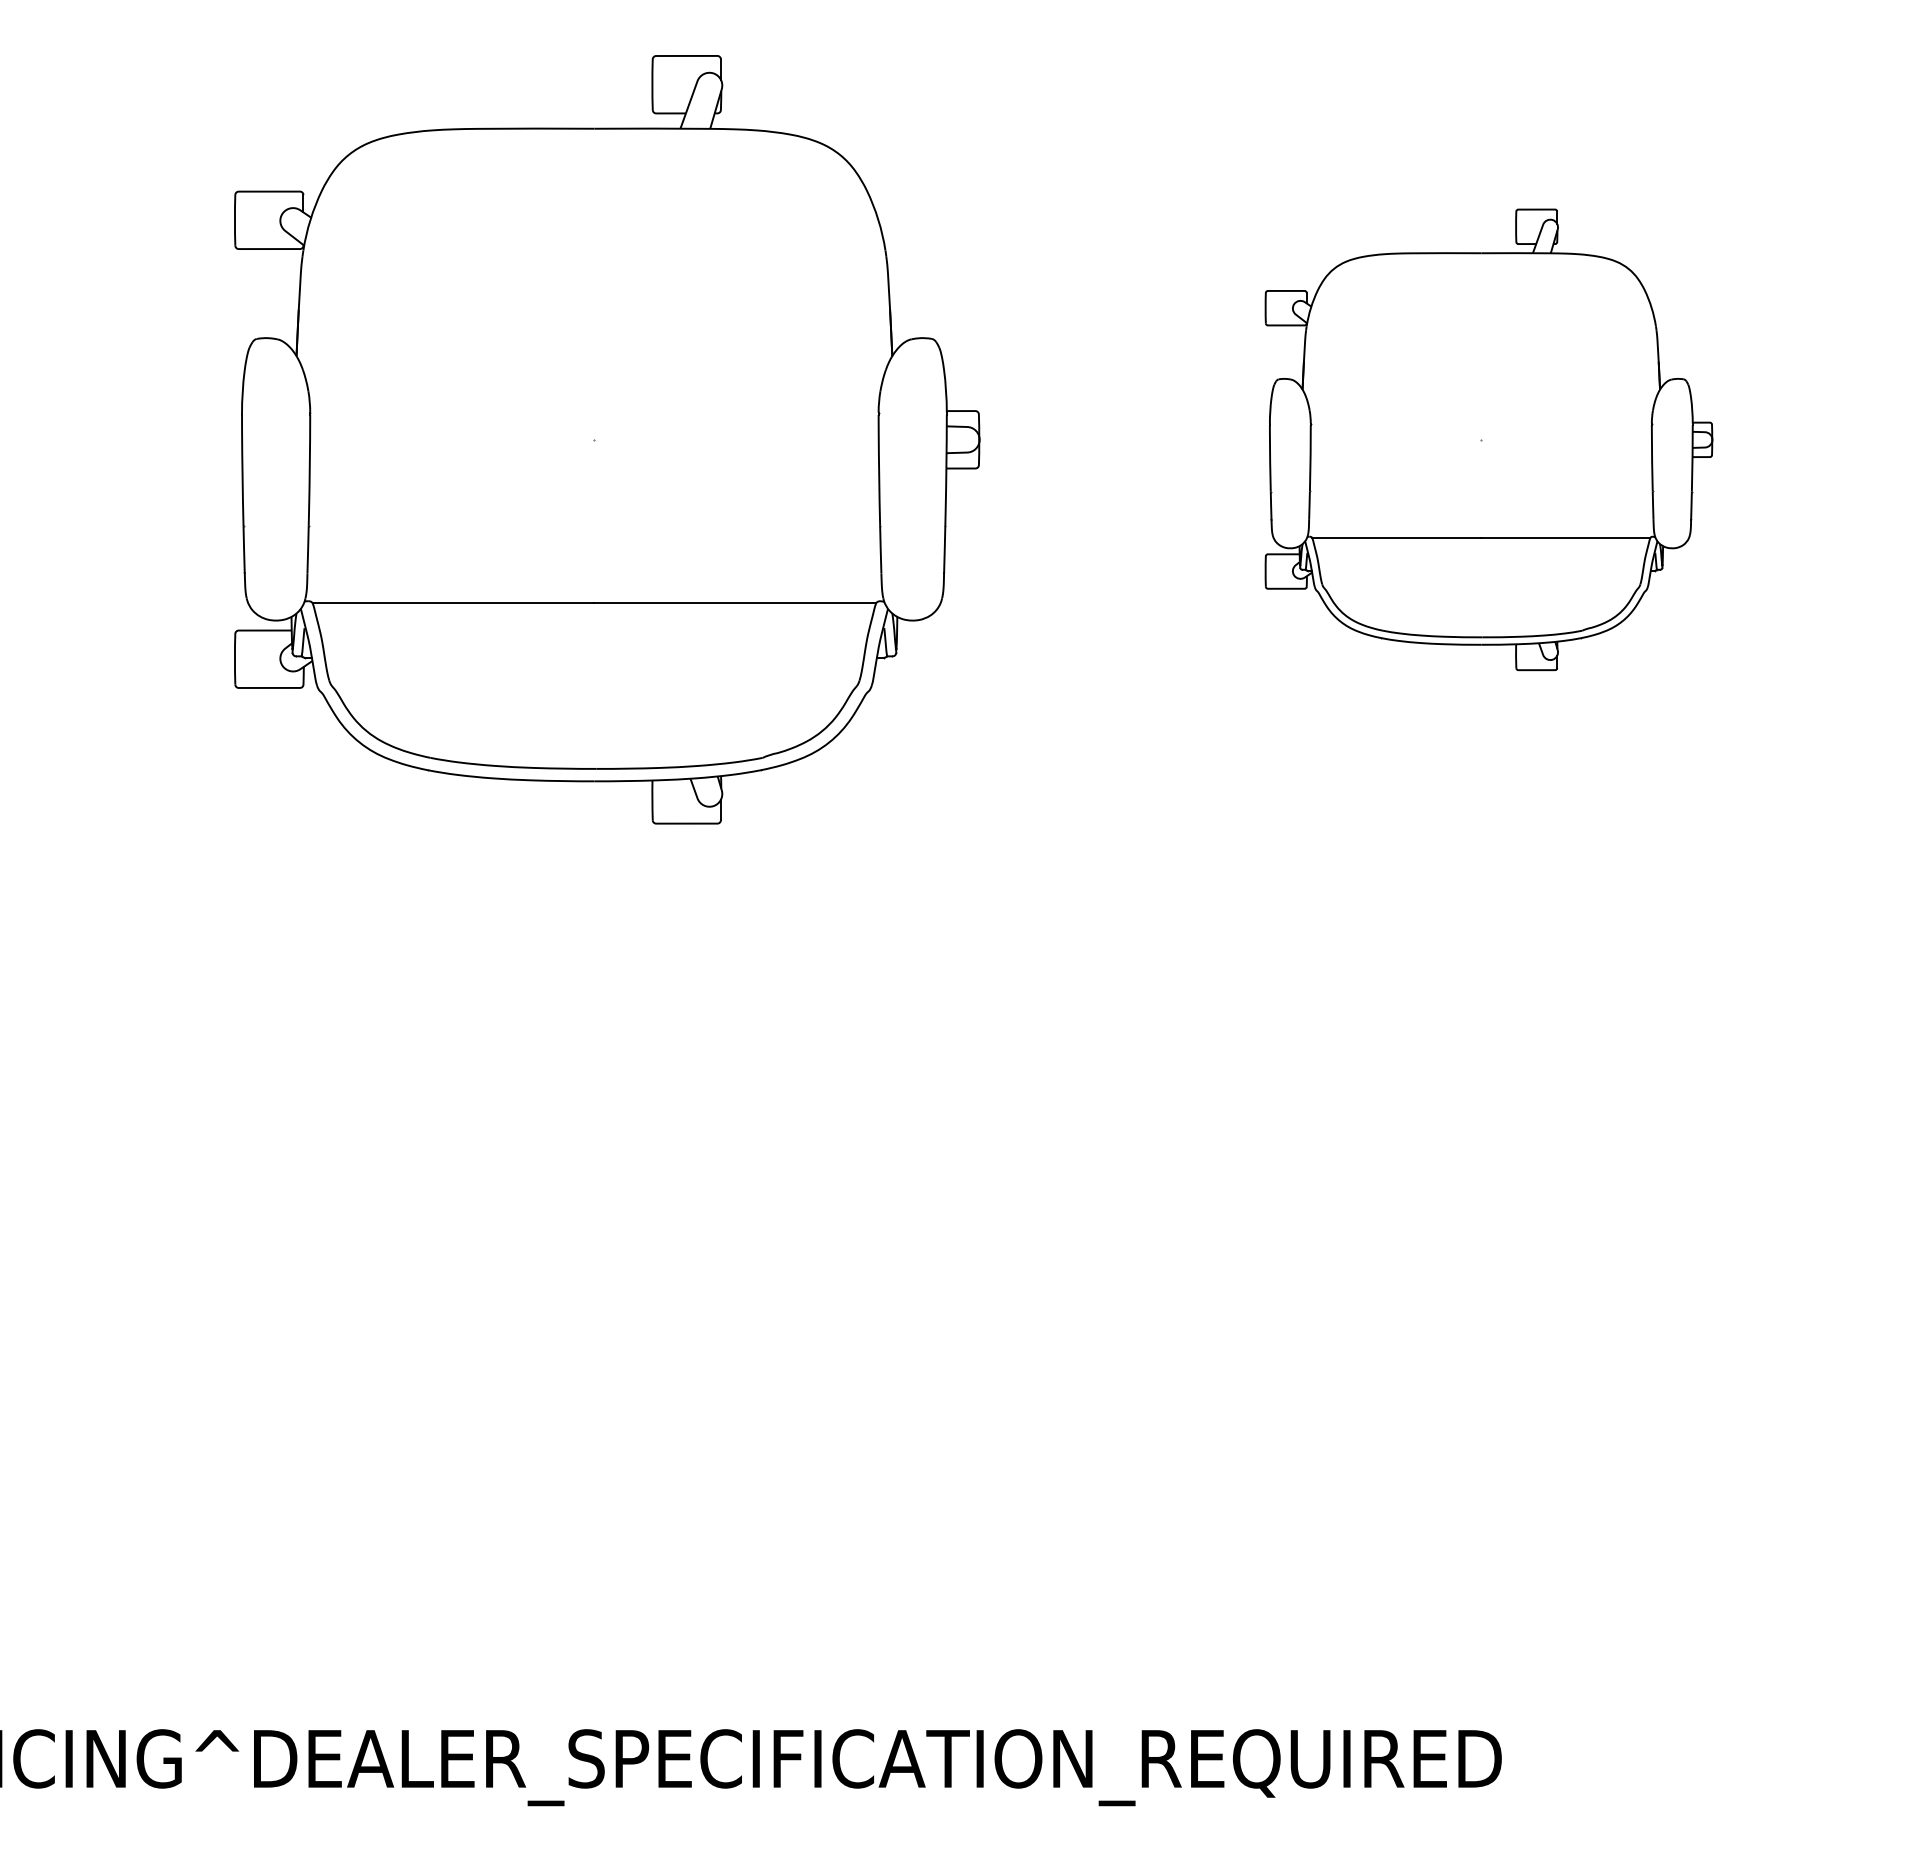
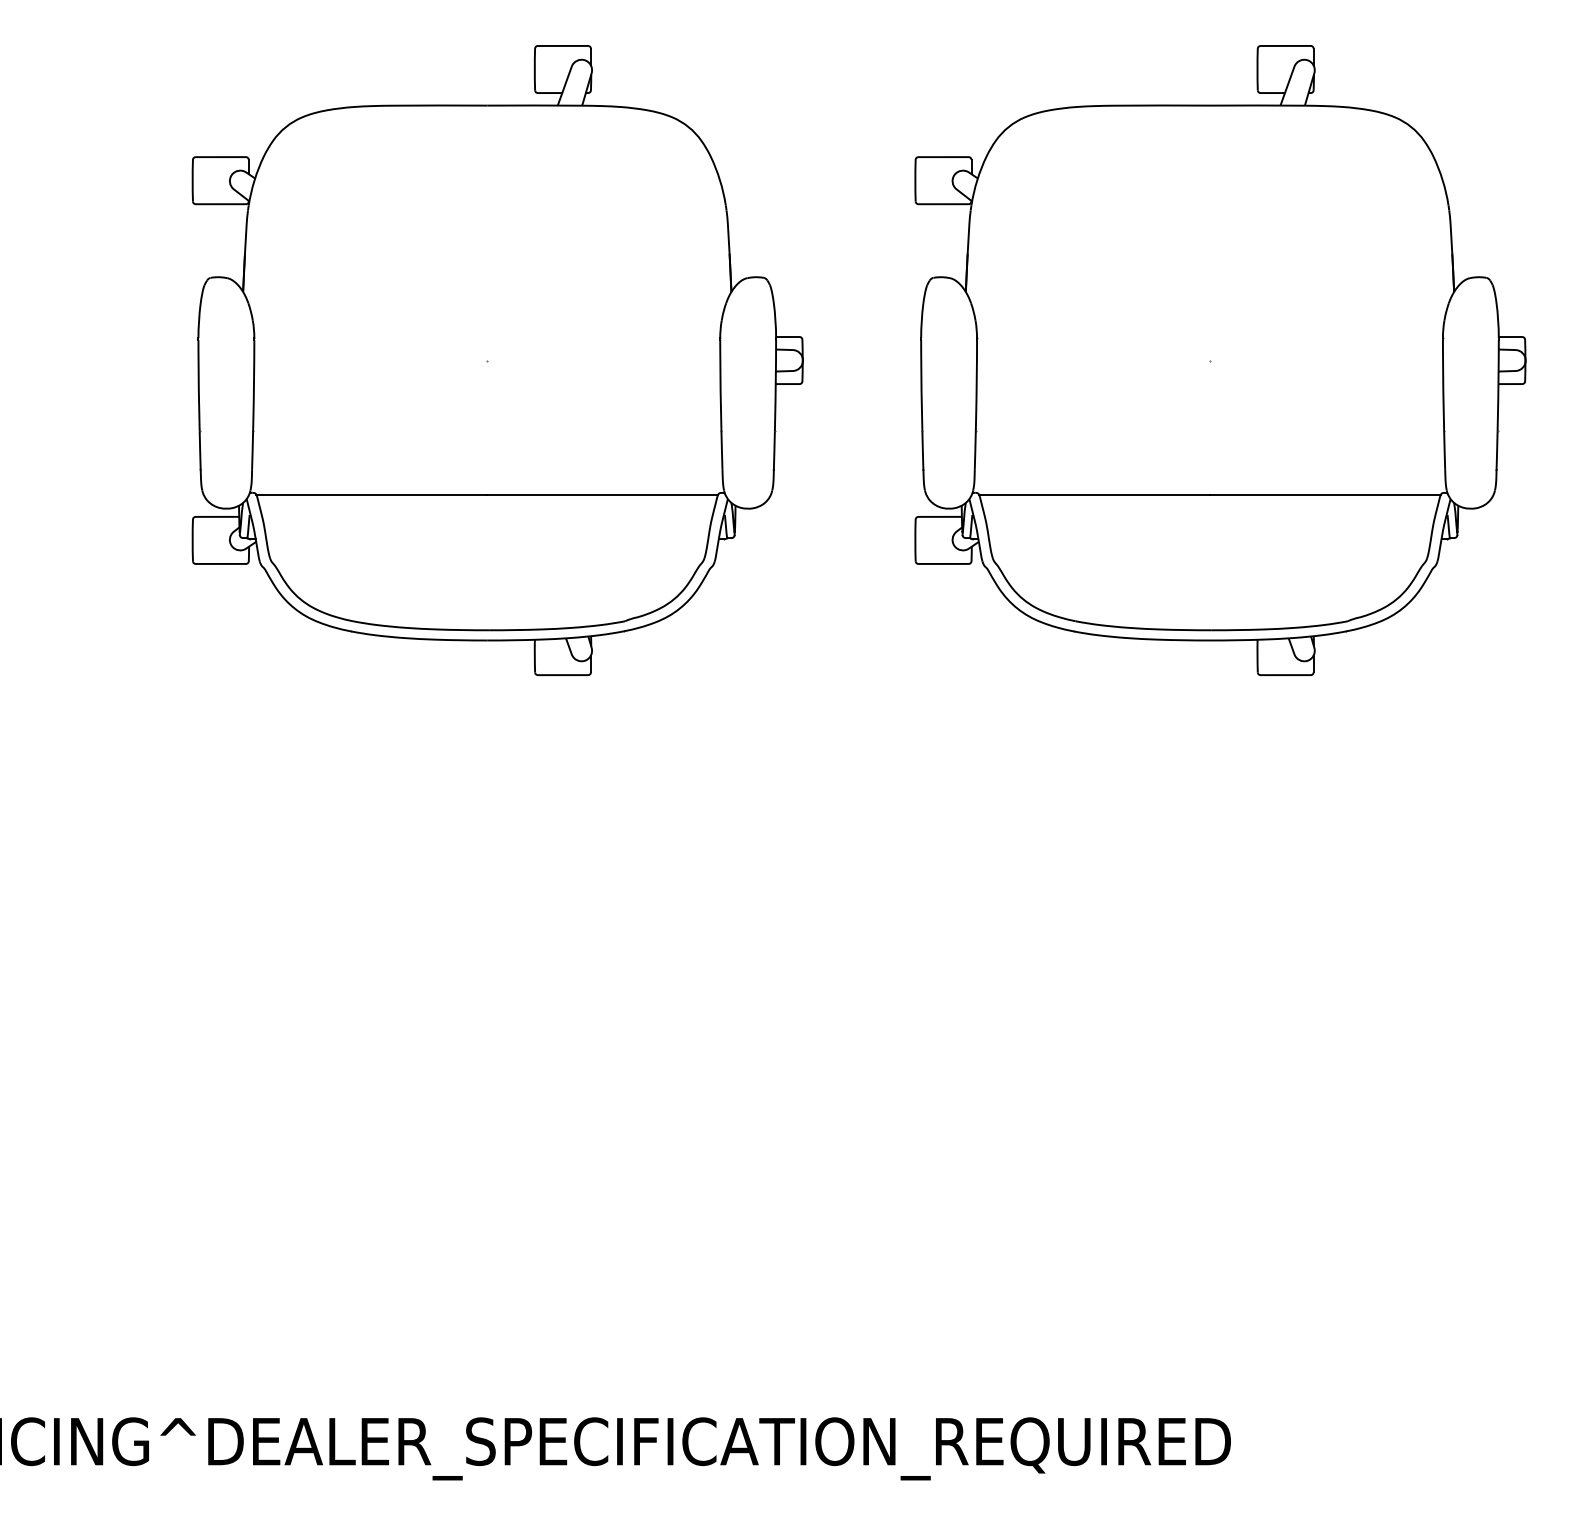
part: (1488, 439) -> (1220, 360), size x1.67

